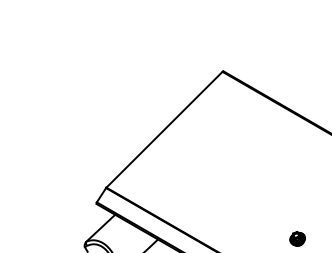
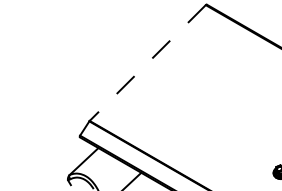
line: (164, 129) -> (147, 62), solid -> dashed

